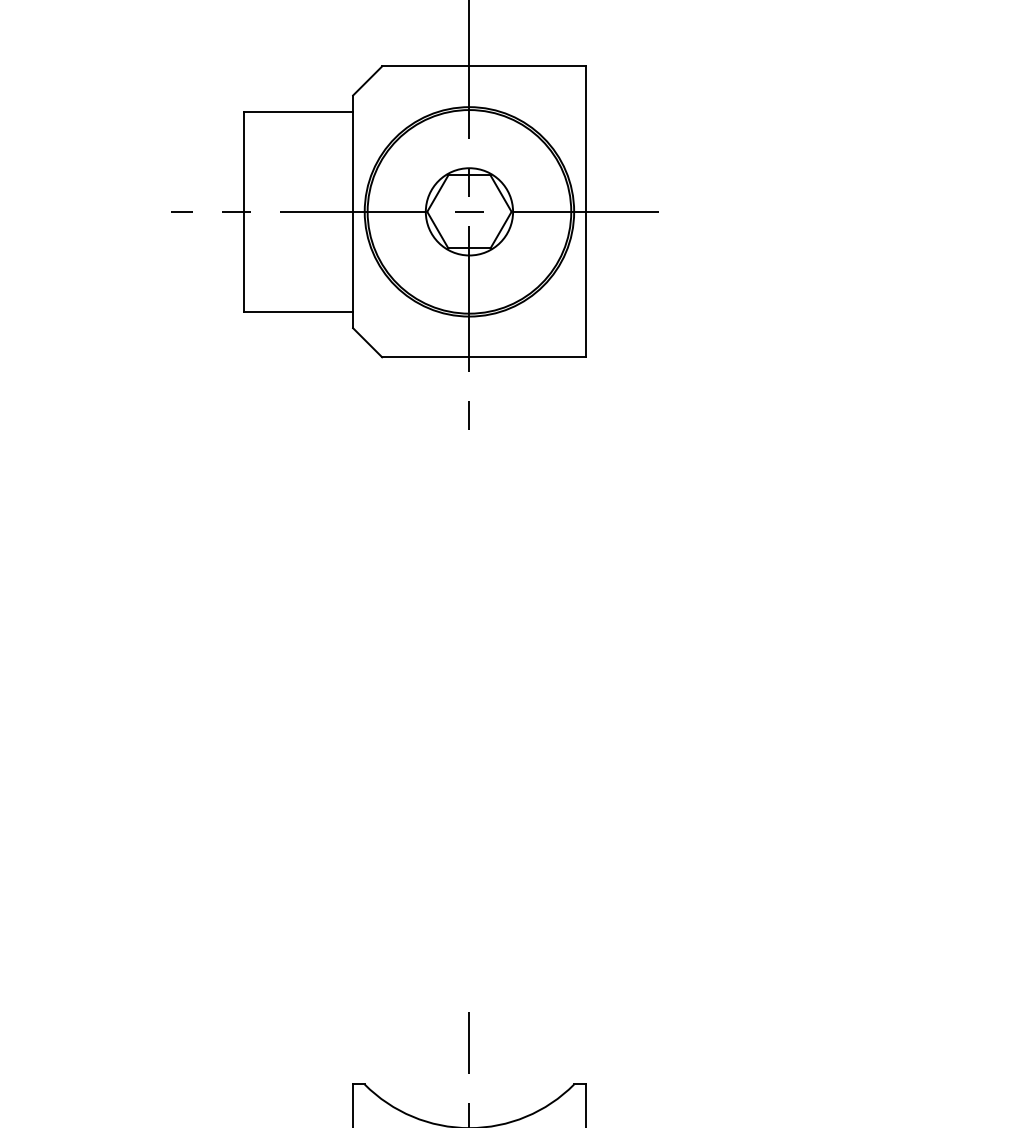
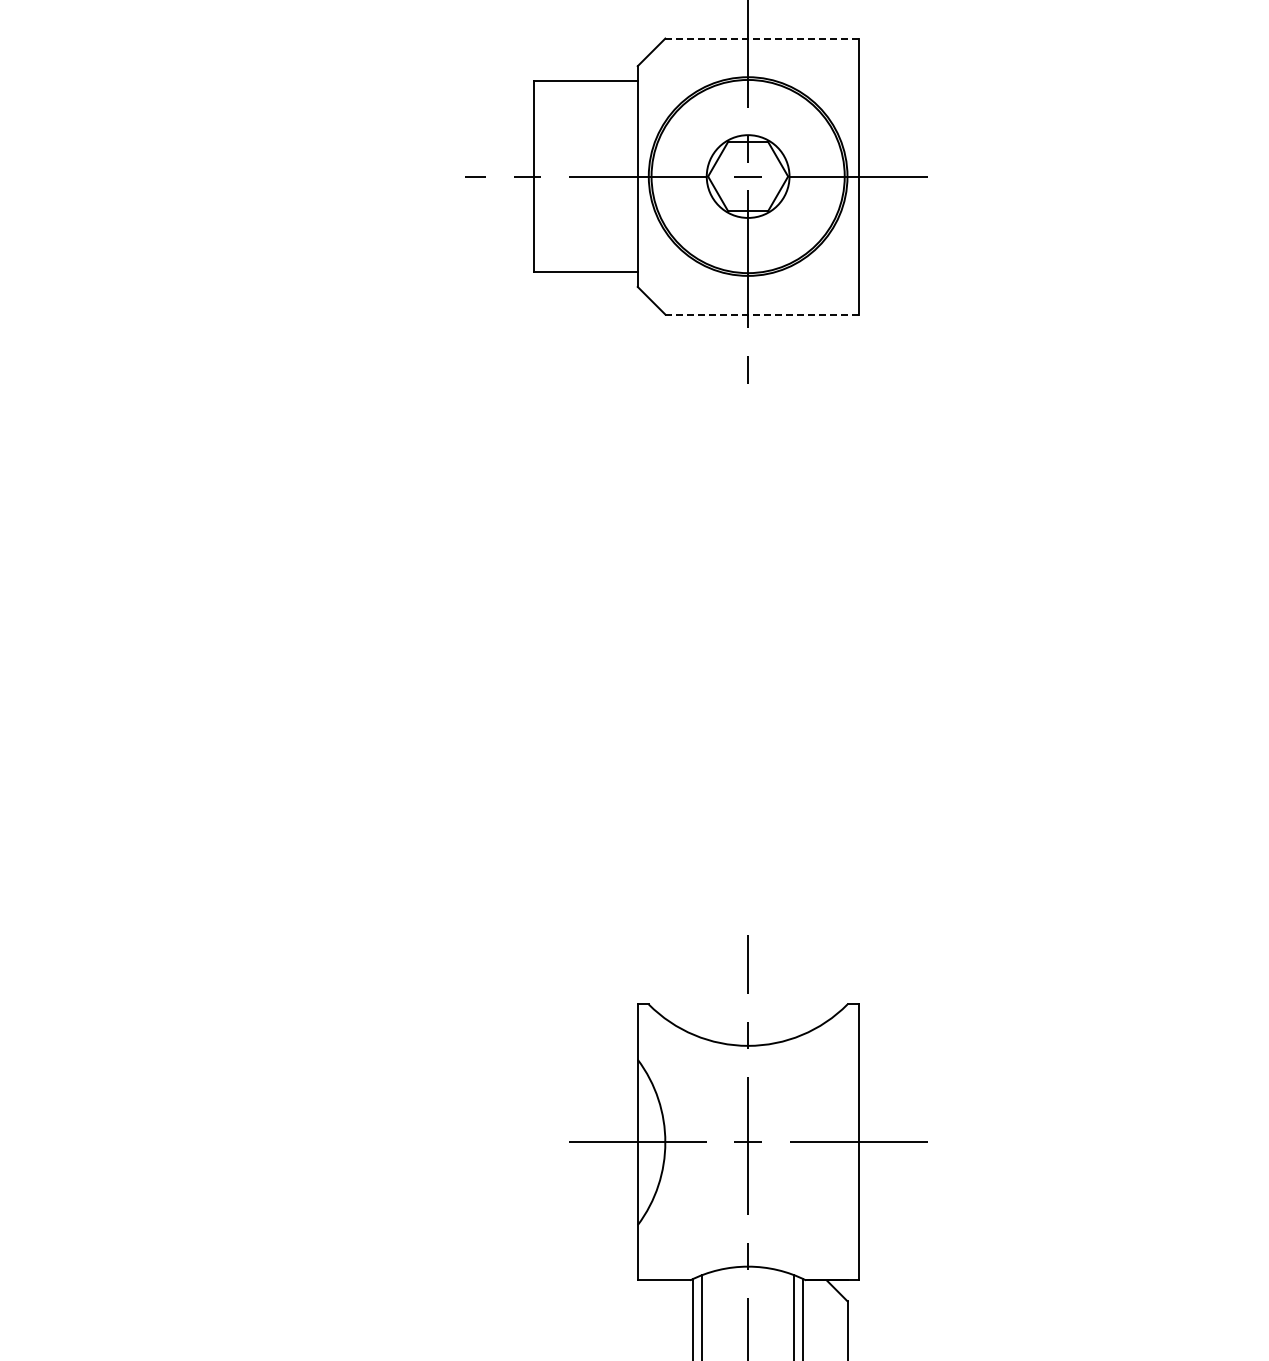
line: (483, 66) -> (761, 38), solid -> dashed
line: (483, 357) -> (761, 314), solid -> dashed

